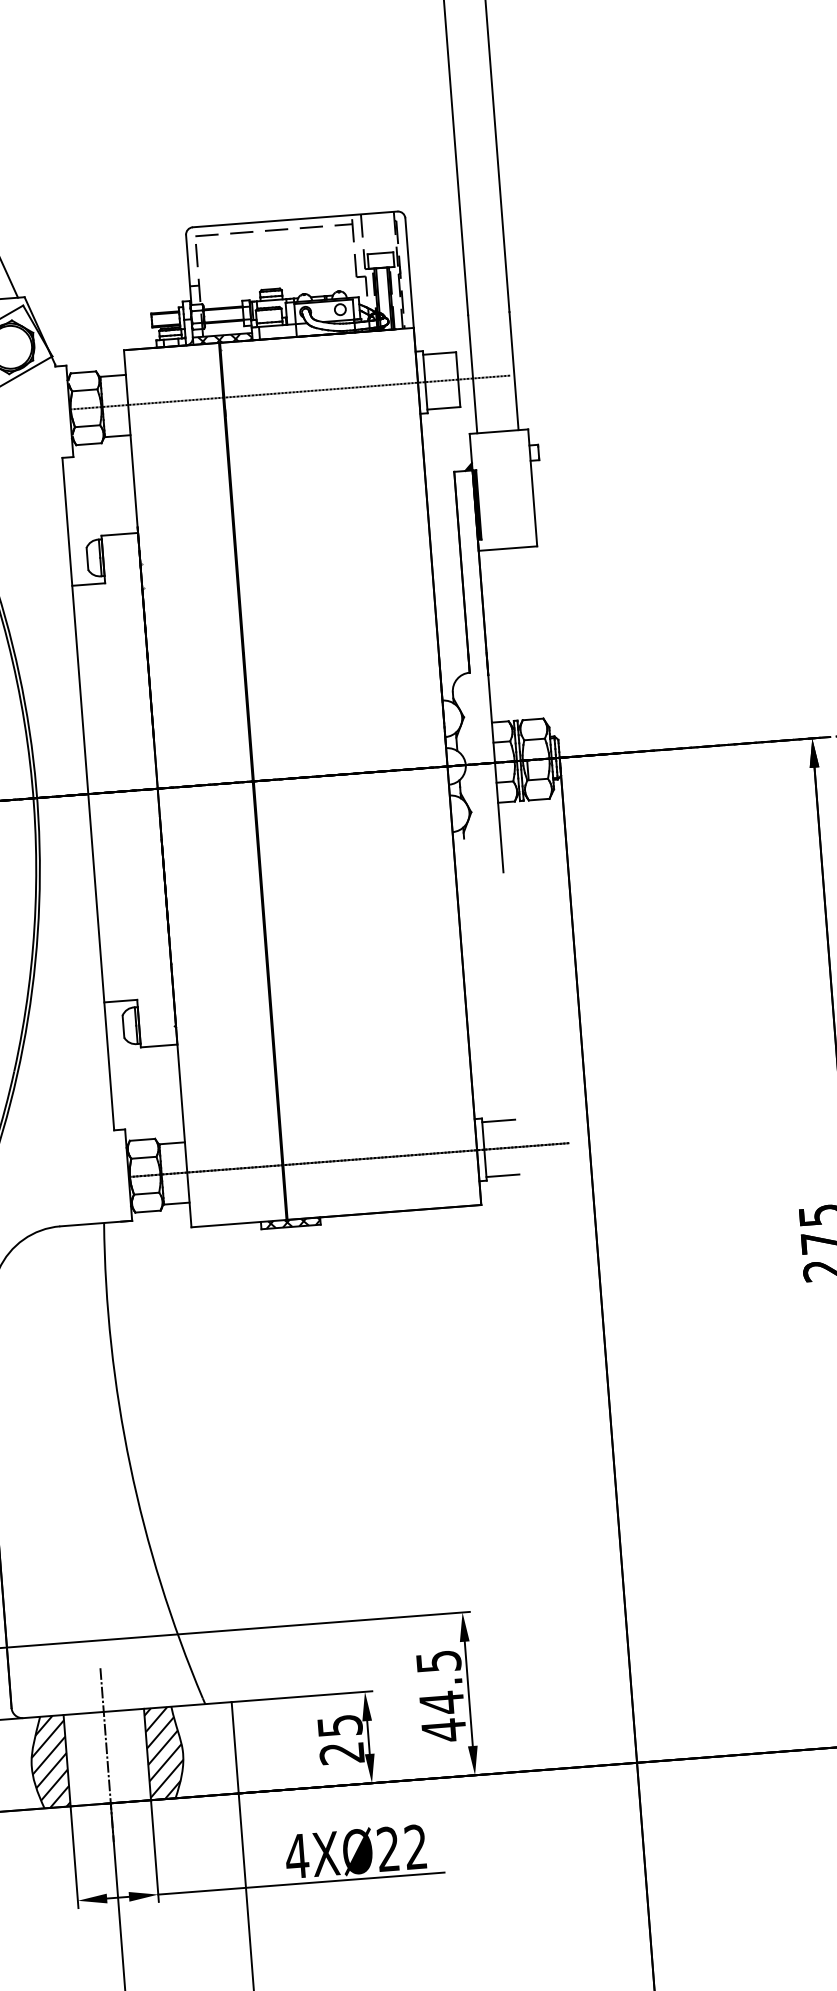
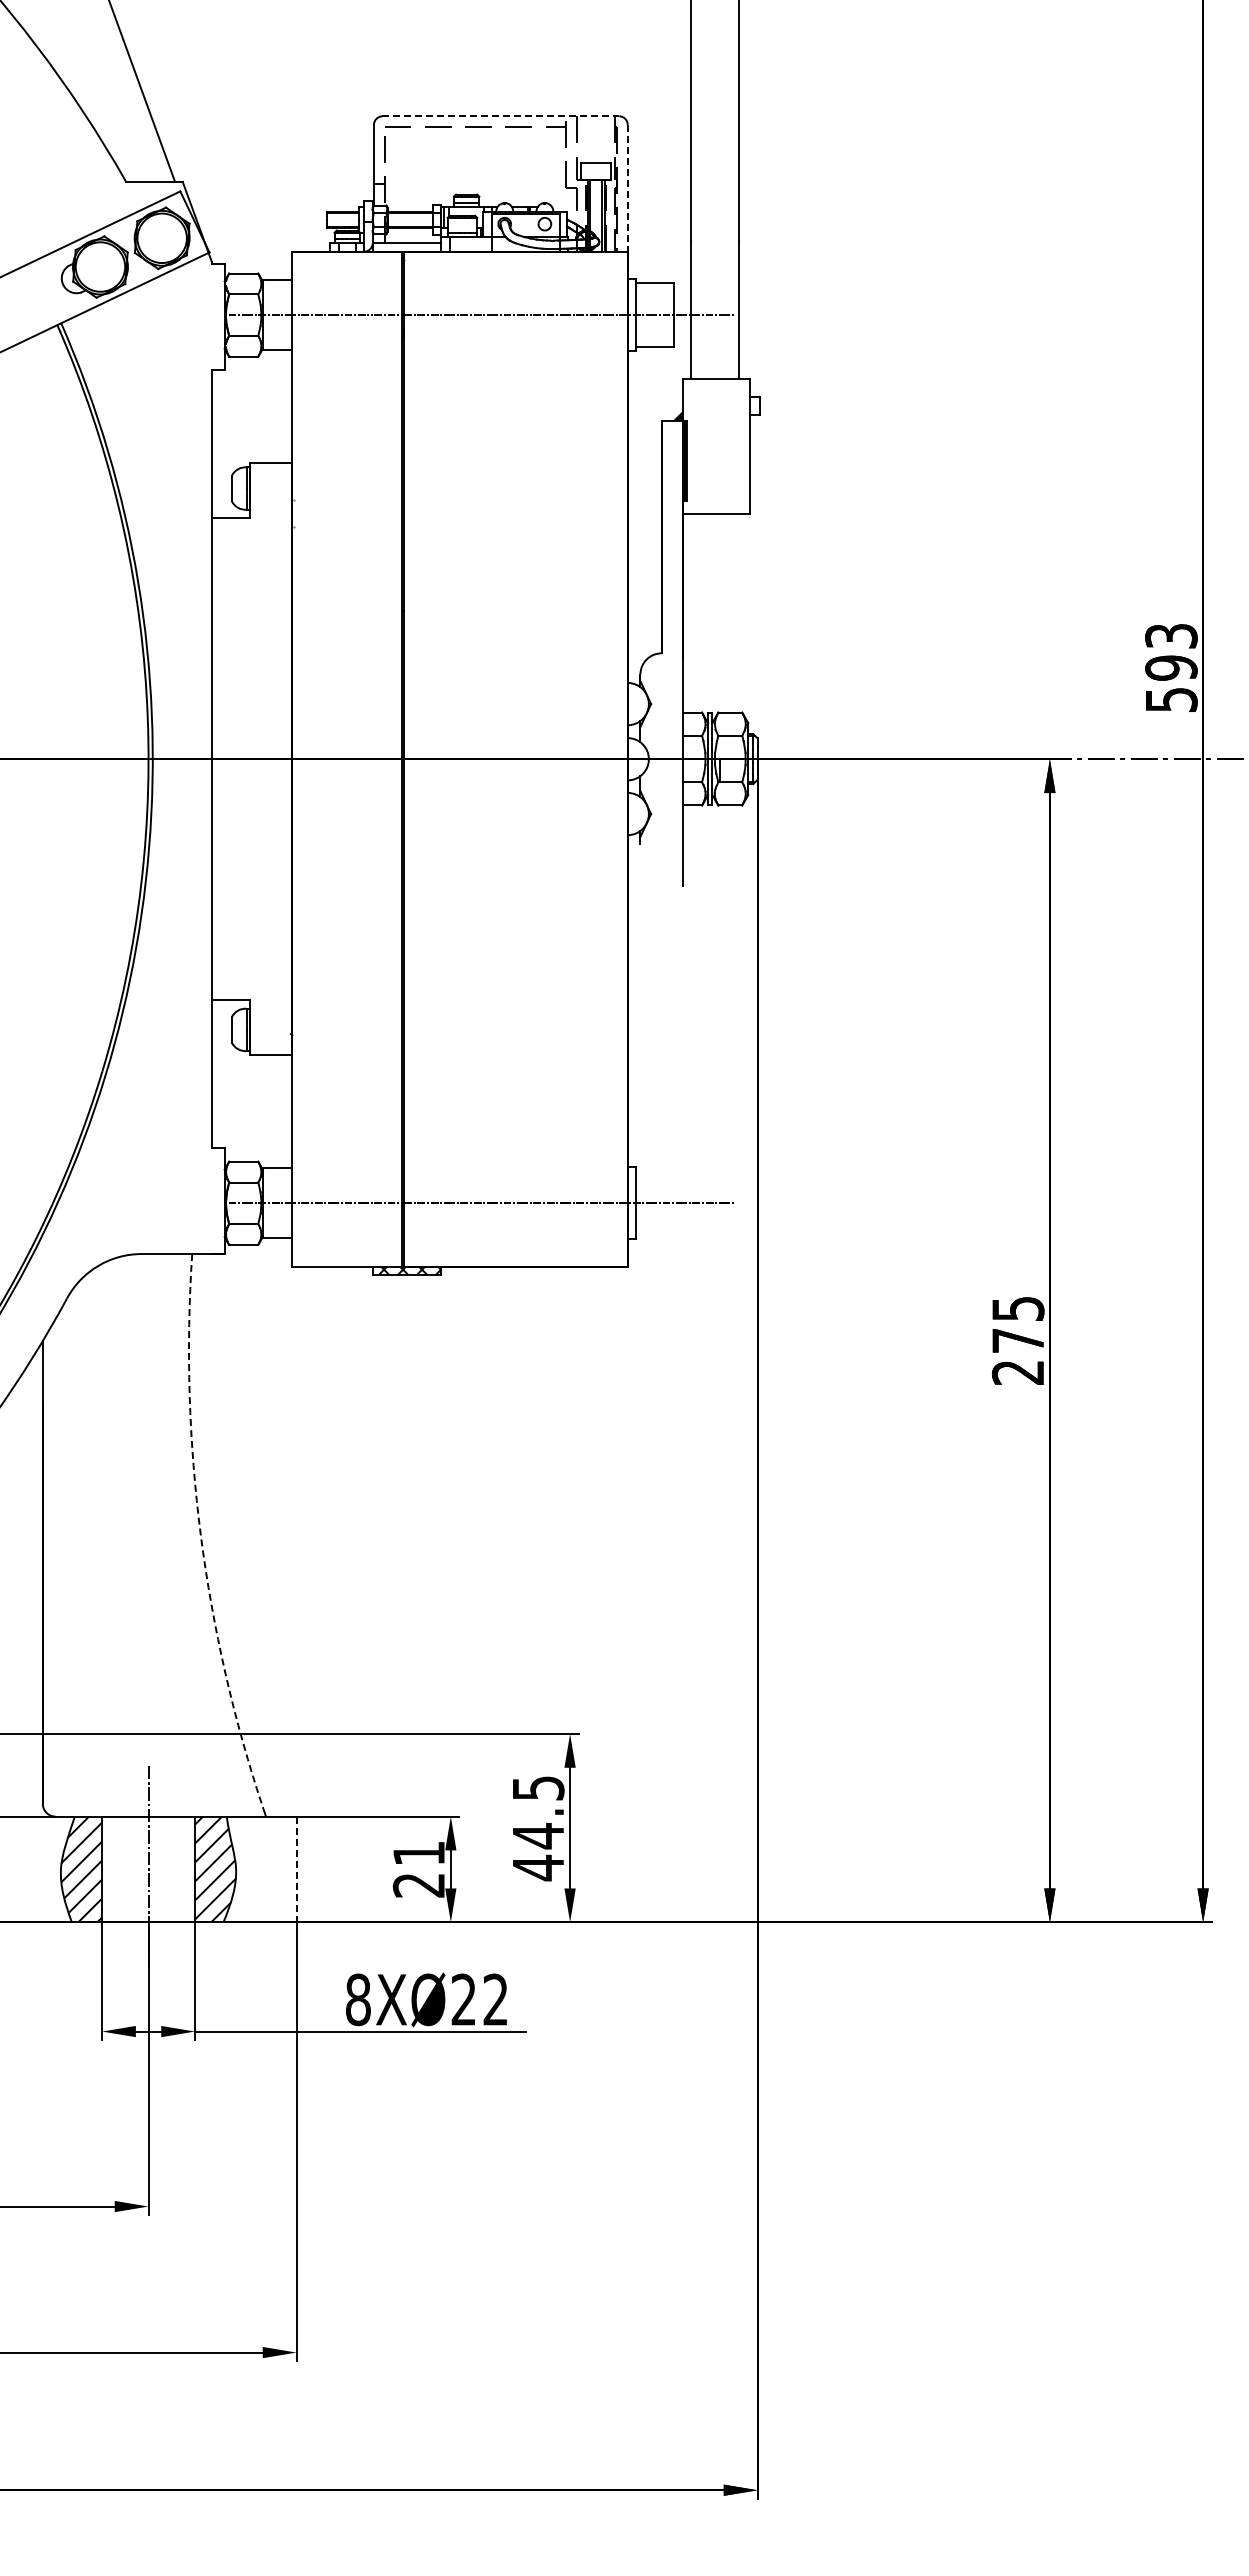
line: (295, 219) -> (501, 116), solid -> dashed
line: (409, 273) -> (627, 188), solid -> dashed
hatch: (224, 338) -> (409, 247), removed
line: (498, 1120) -> (655, 1171), removed
line: (503, 1176) -> (655, 1235), removed
arc: (129, 1465) -> (200, 1535), solid -> dashed
text: (340, 1725) -> (419, 1853), 25 -> 21
line: (235, 1747) -> (296, 1869), solid -> dashed
text: (297, 1856) -> (358, 1999), 4XØ22 -> 8XØ22

